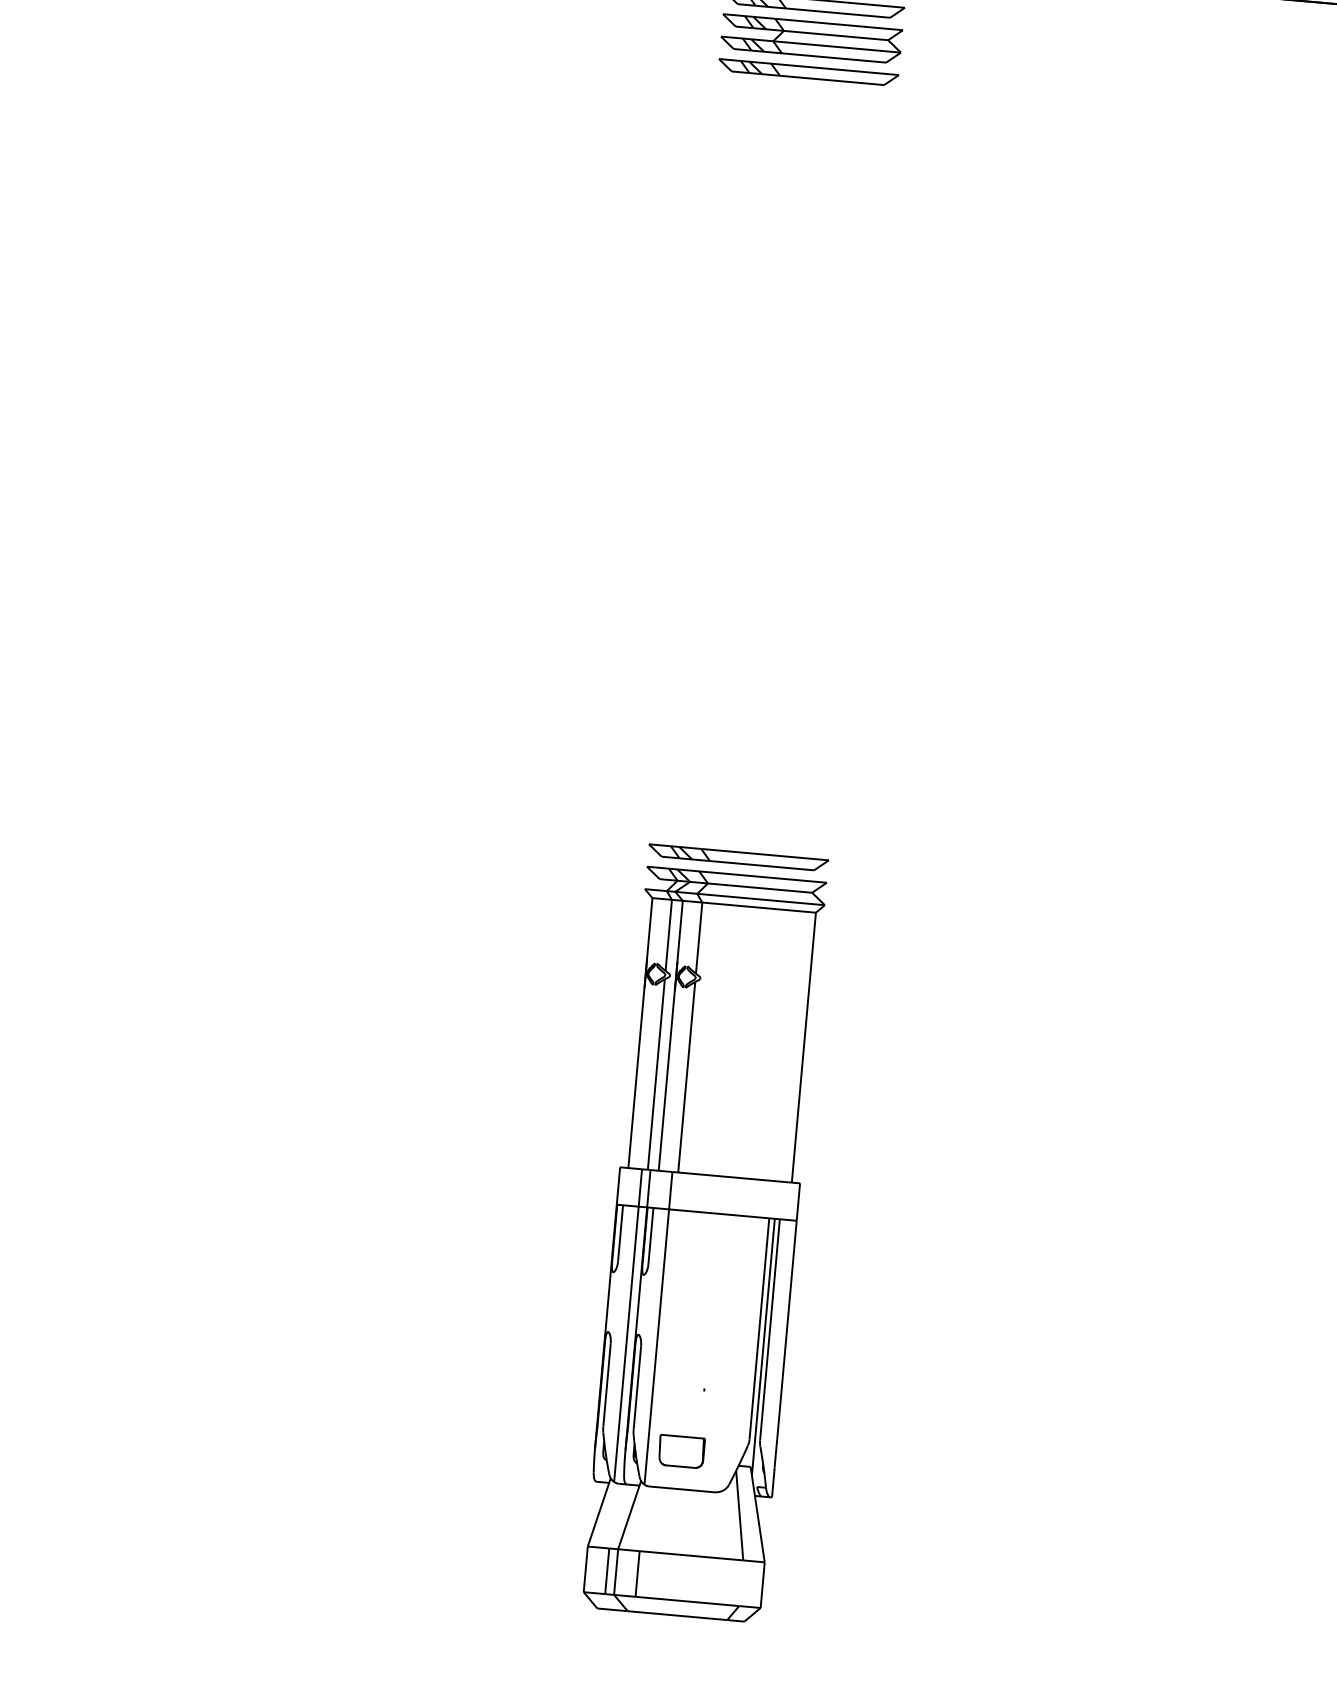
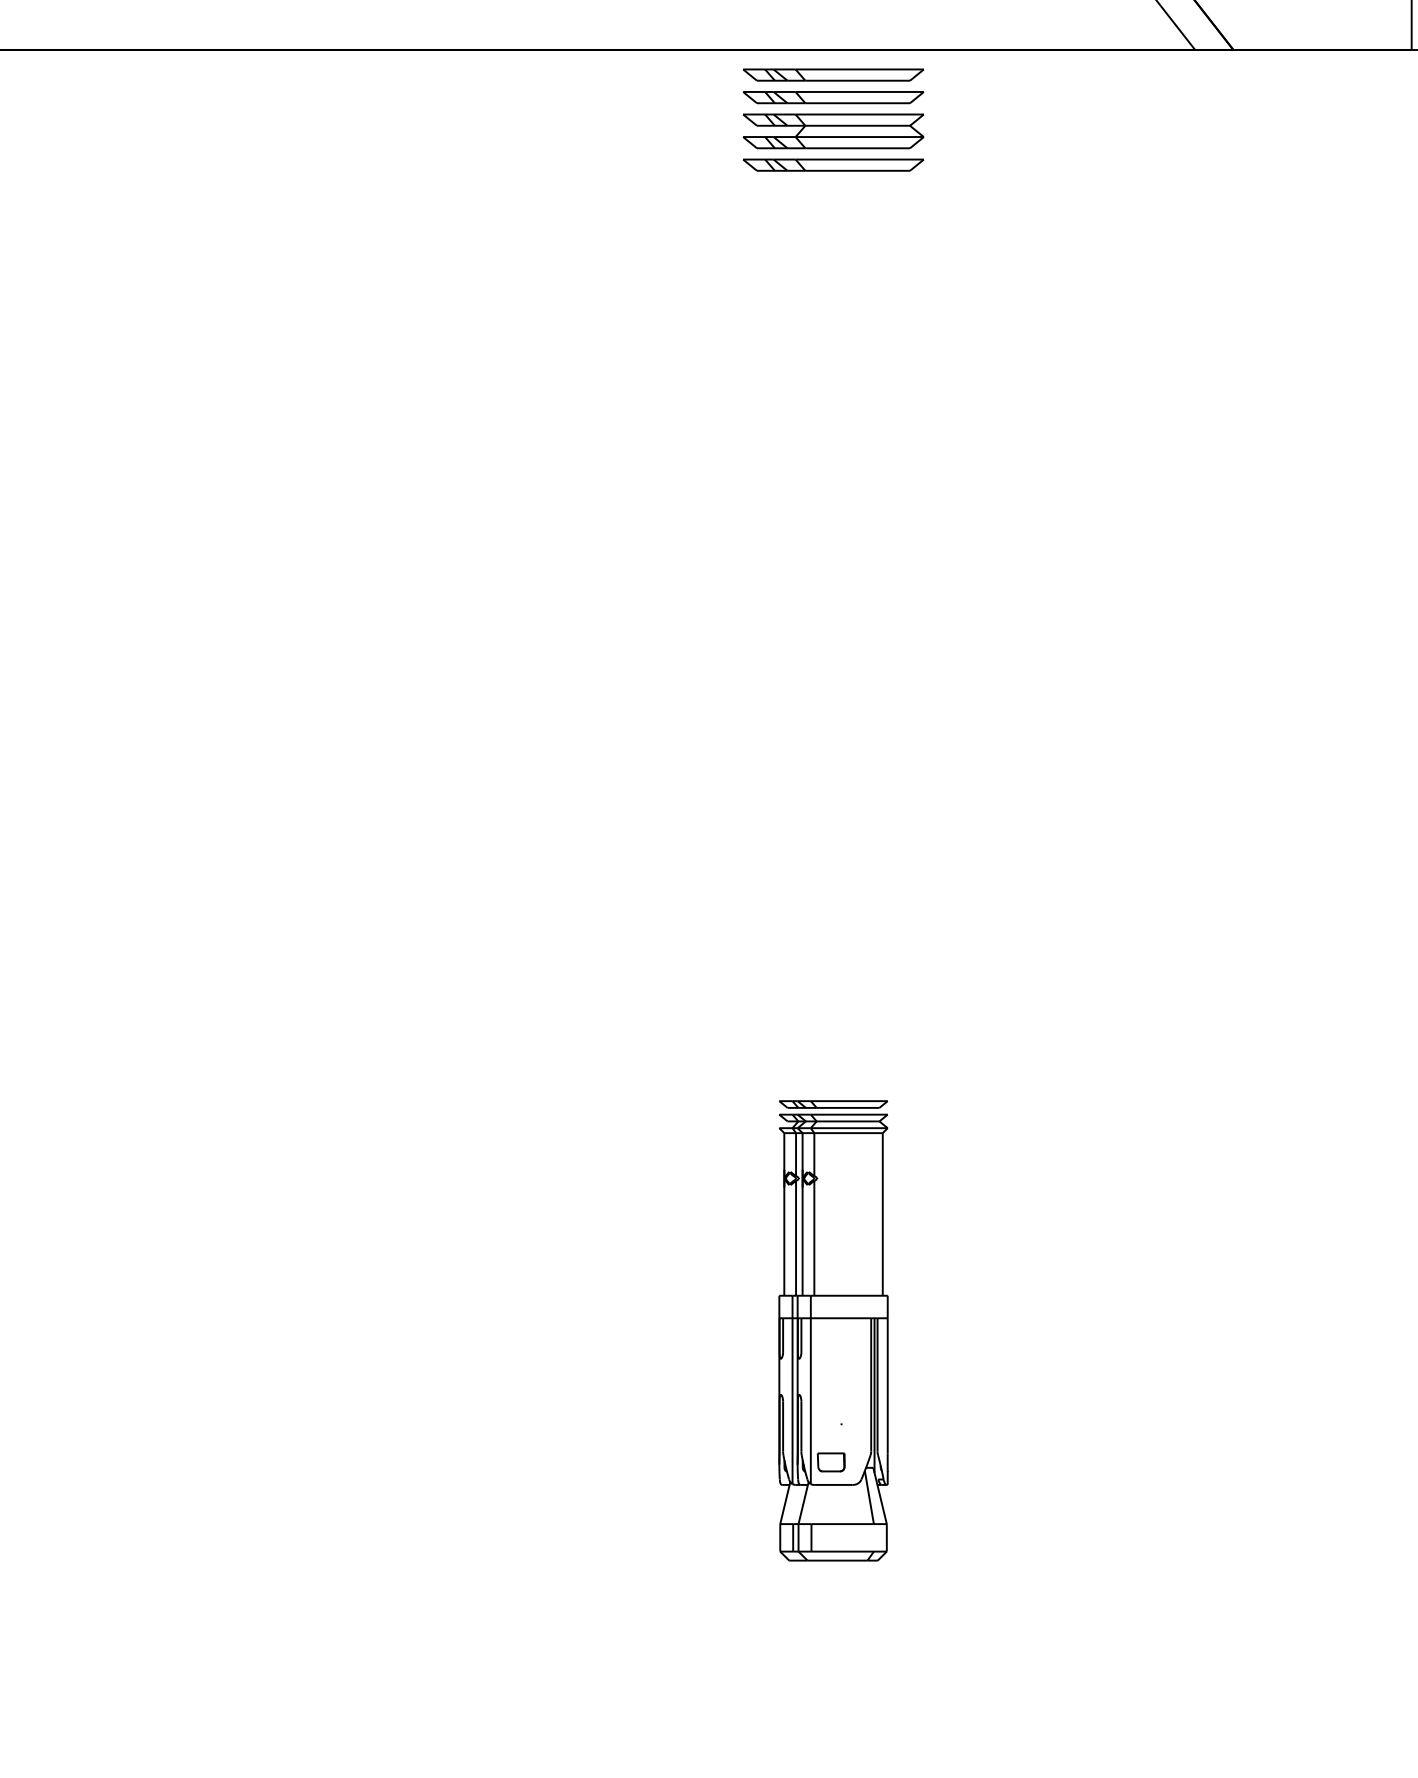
part: (704, 1233) -> (833, 1330), size x0.6

